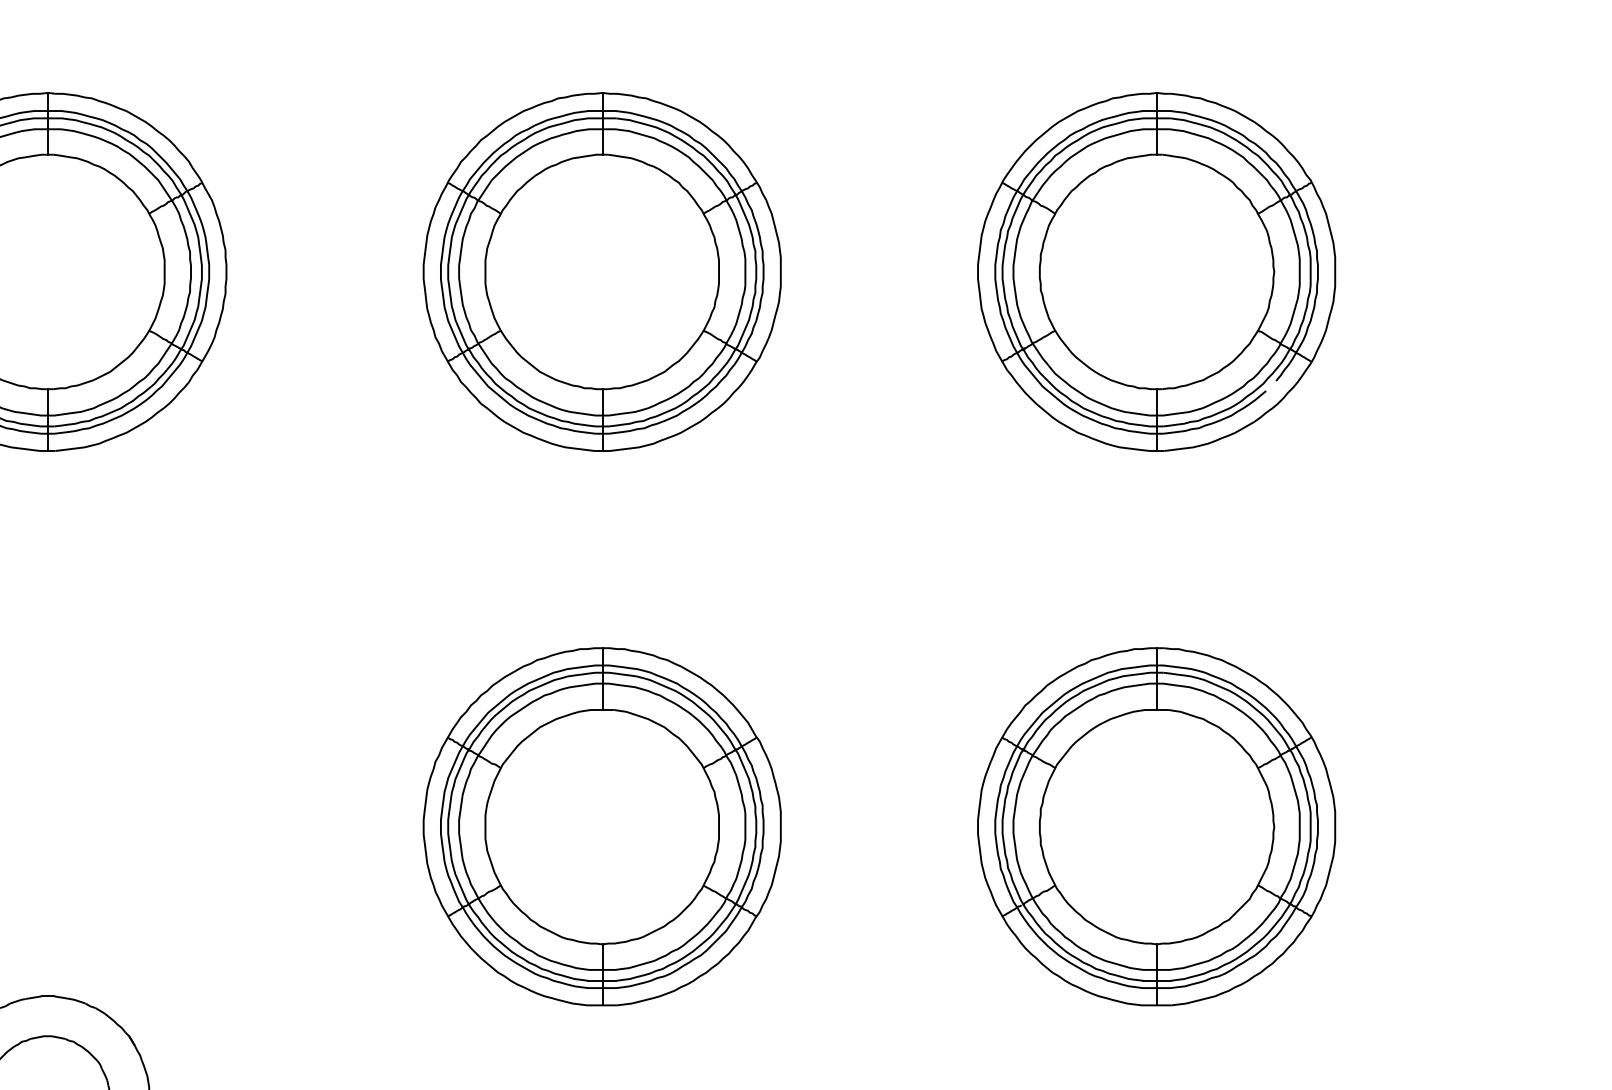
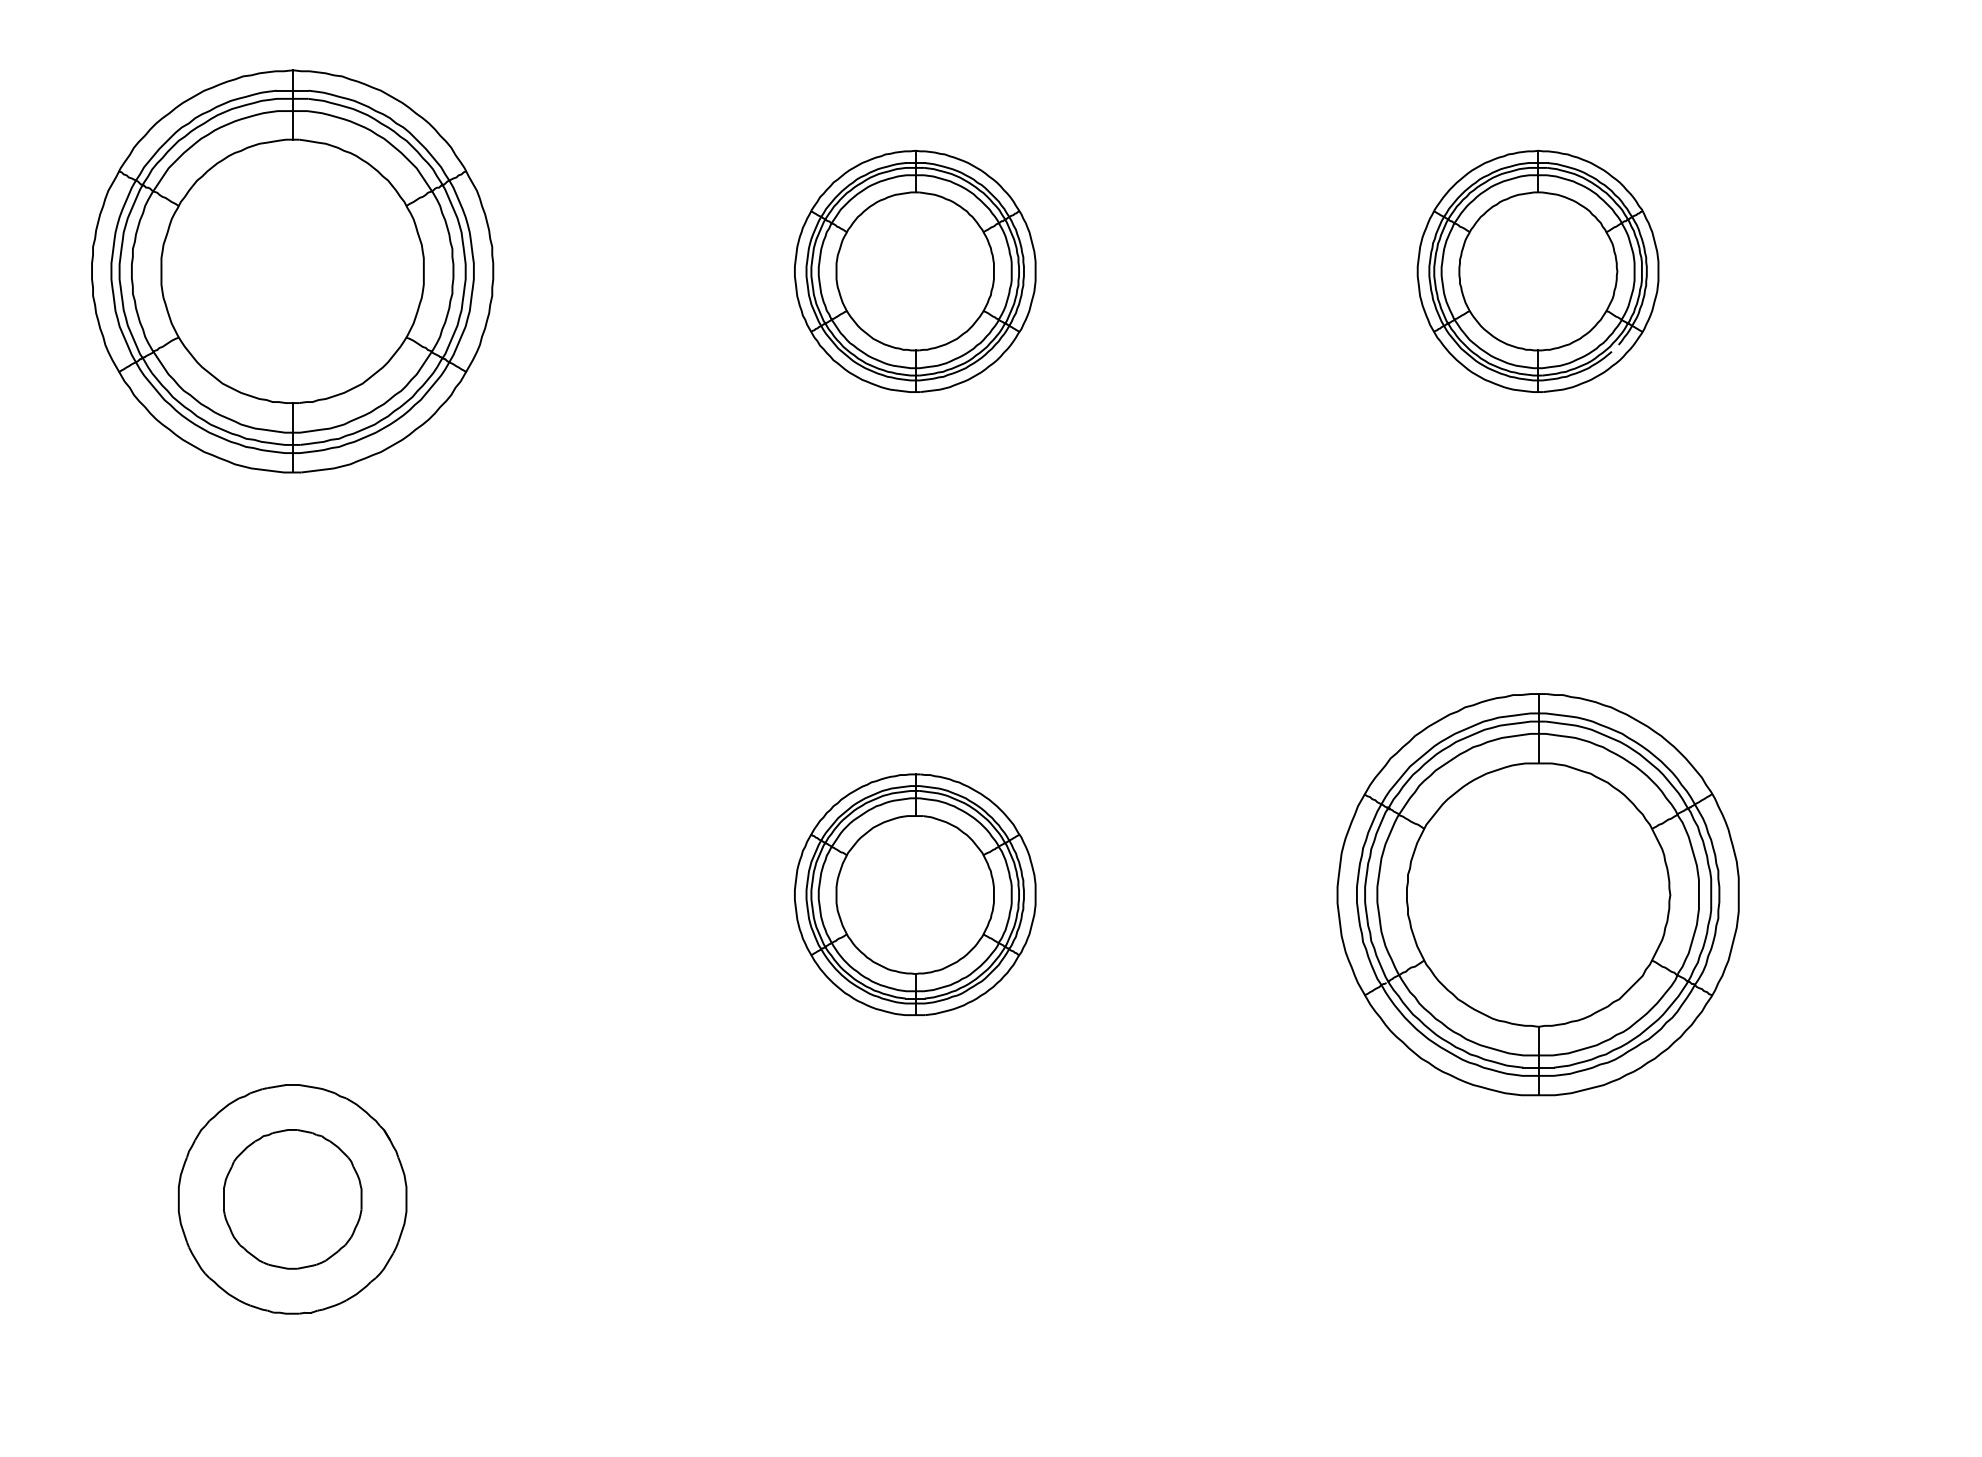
part: (601, 272) -> (914, 271), size x0.6
part: (1156, 272) -> (1537, 271), size x0.6
part: (601, 826) -> (914, 894), size x0.6

